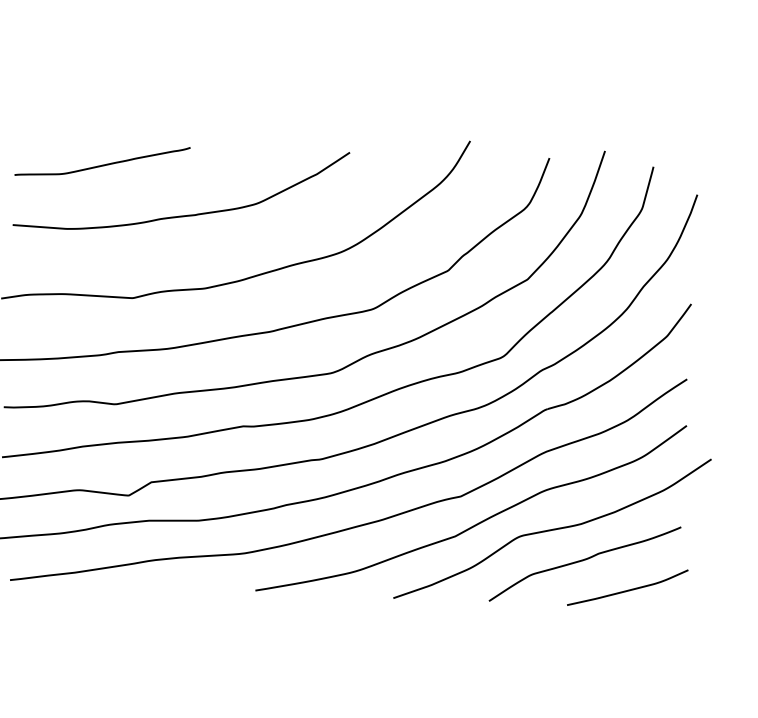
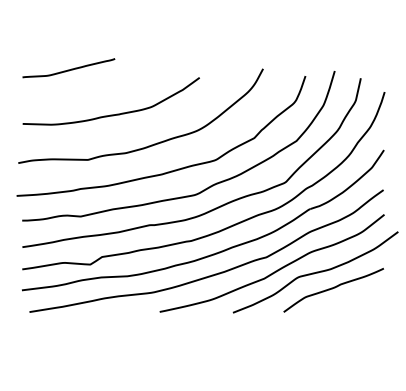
curve: (101, 163) -> (68, 69), moved
curve: (626, 588) -> (356, 302), removed

